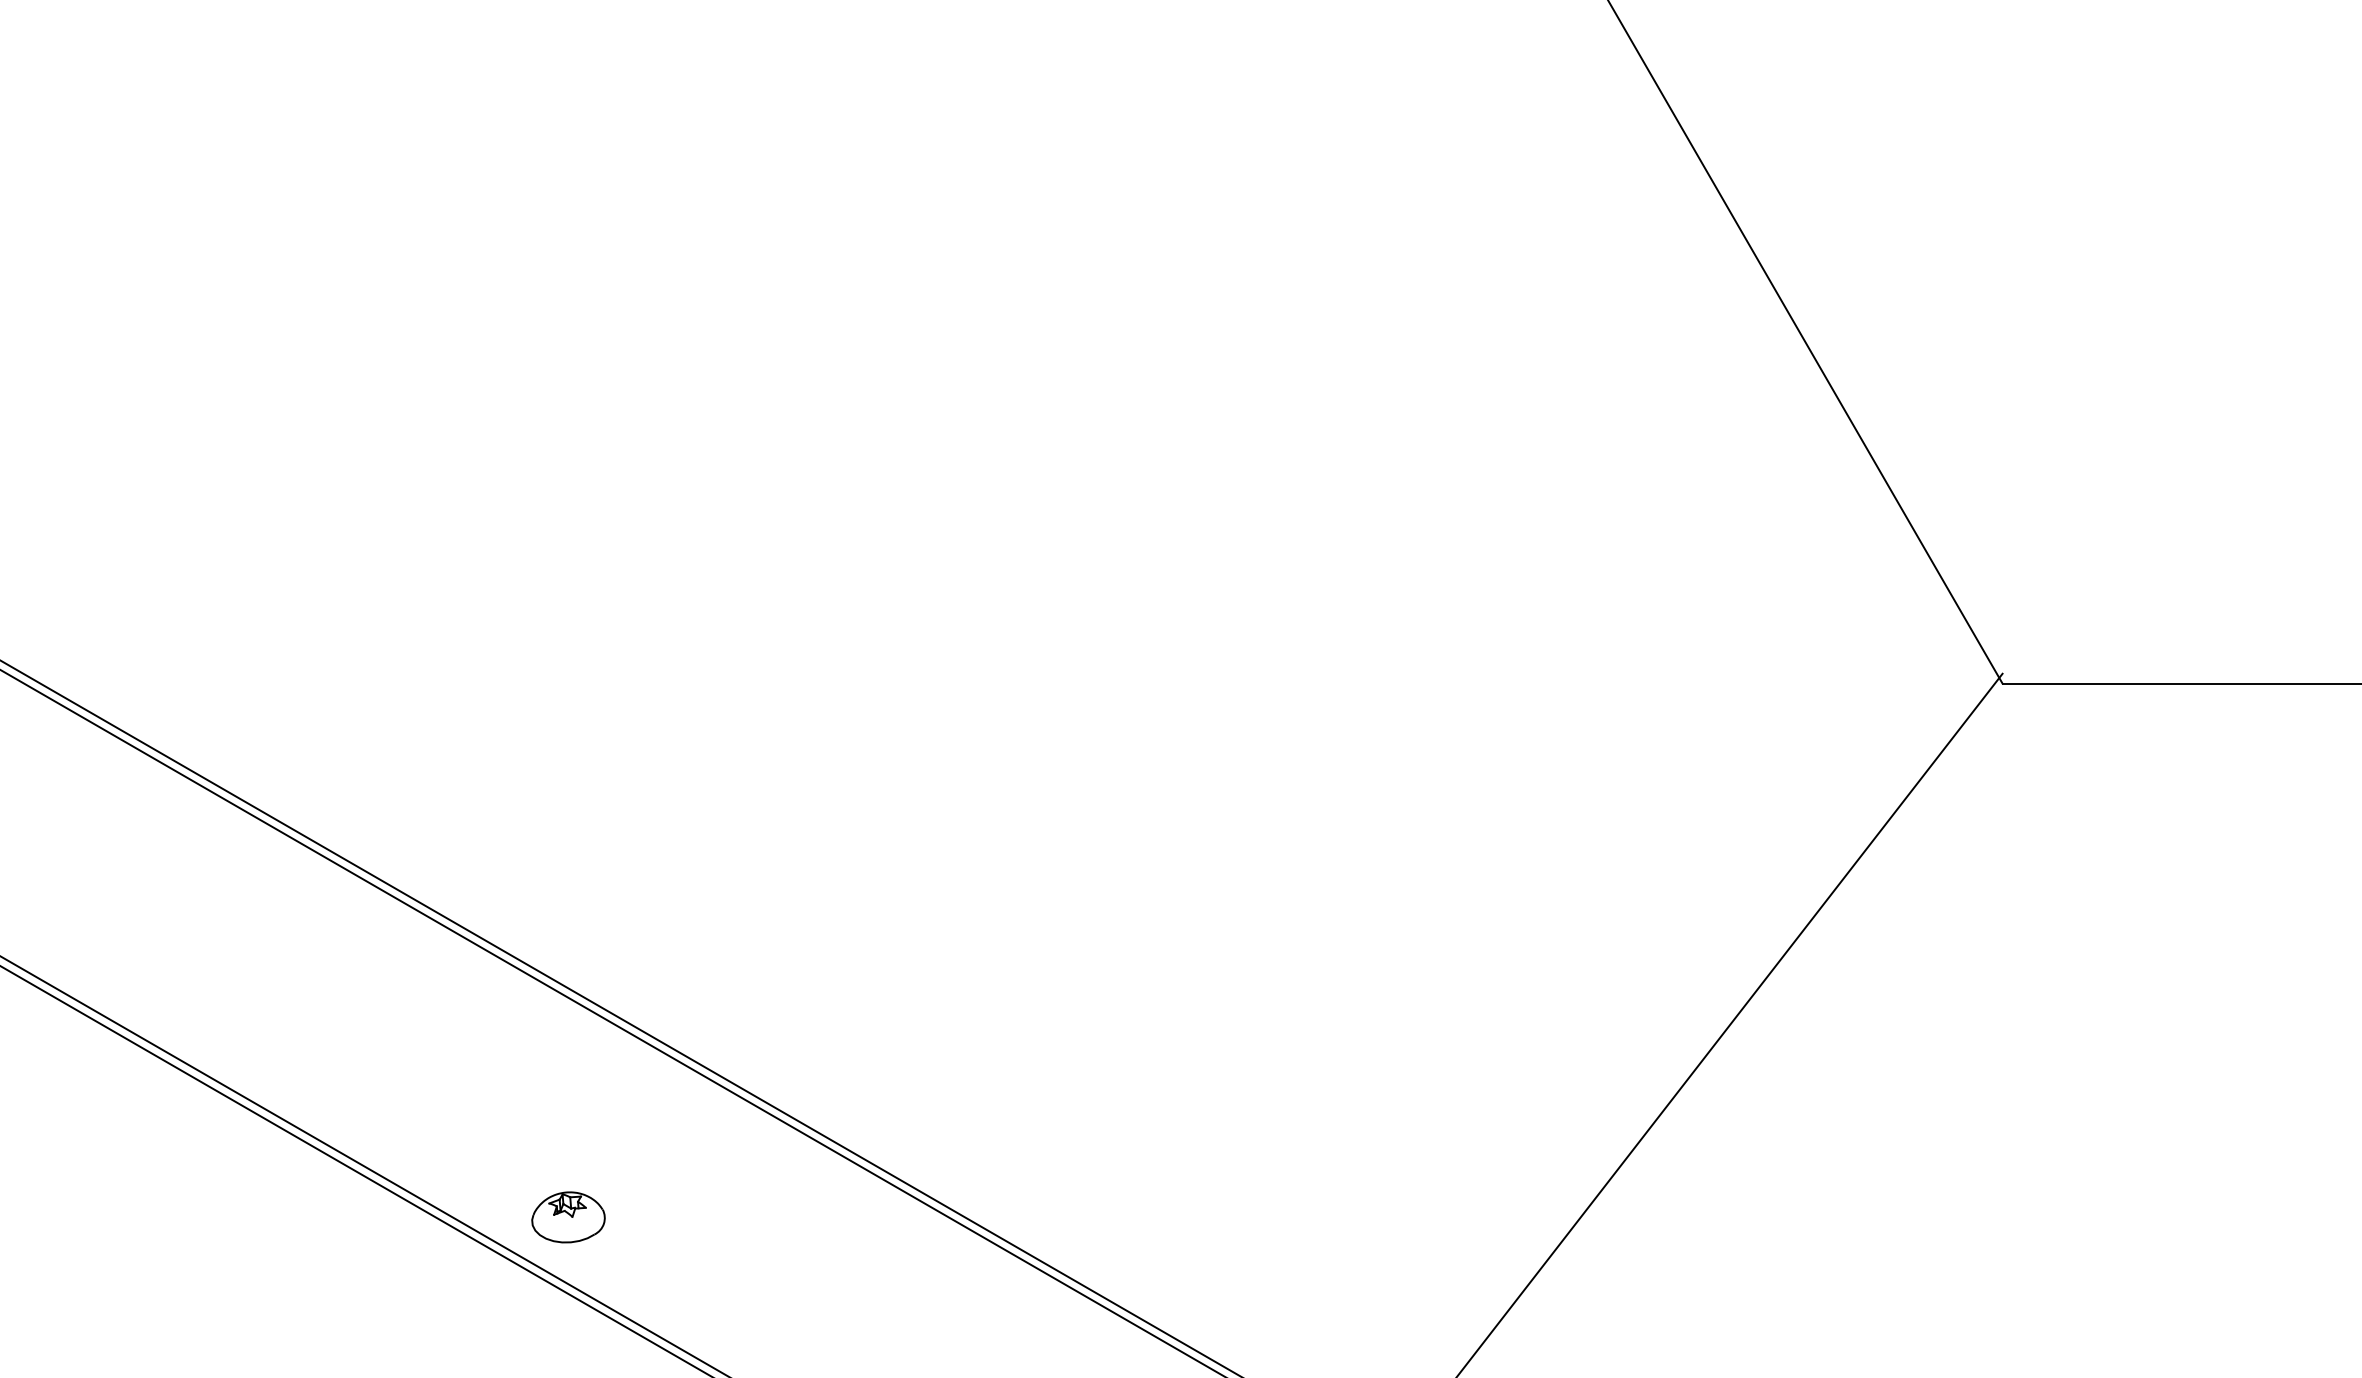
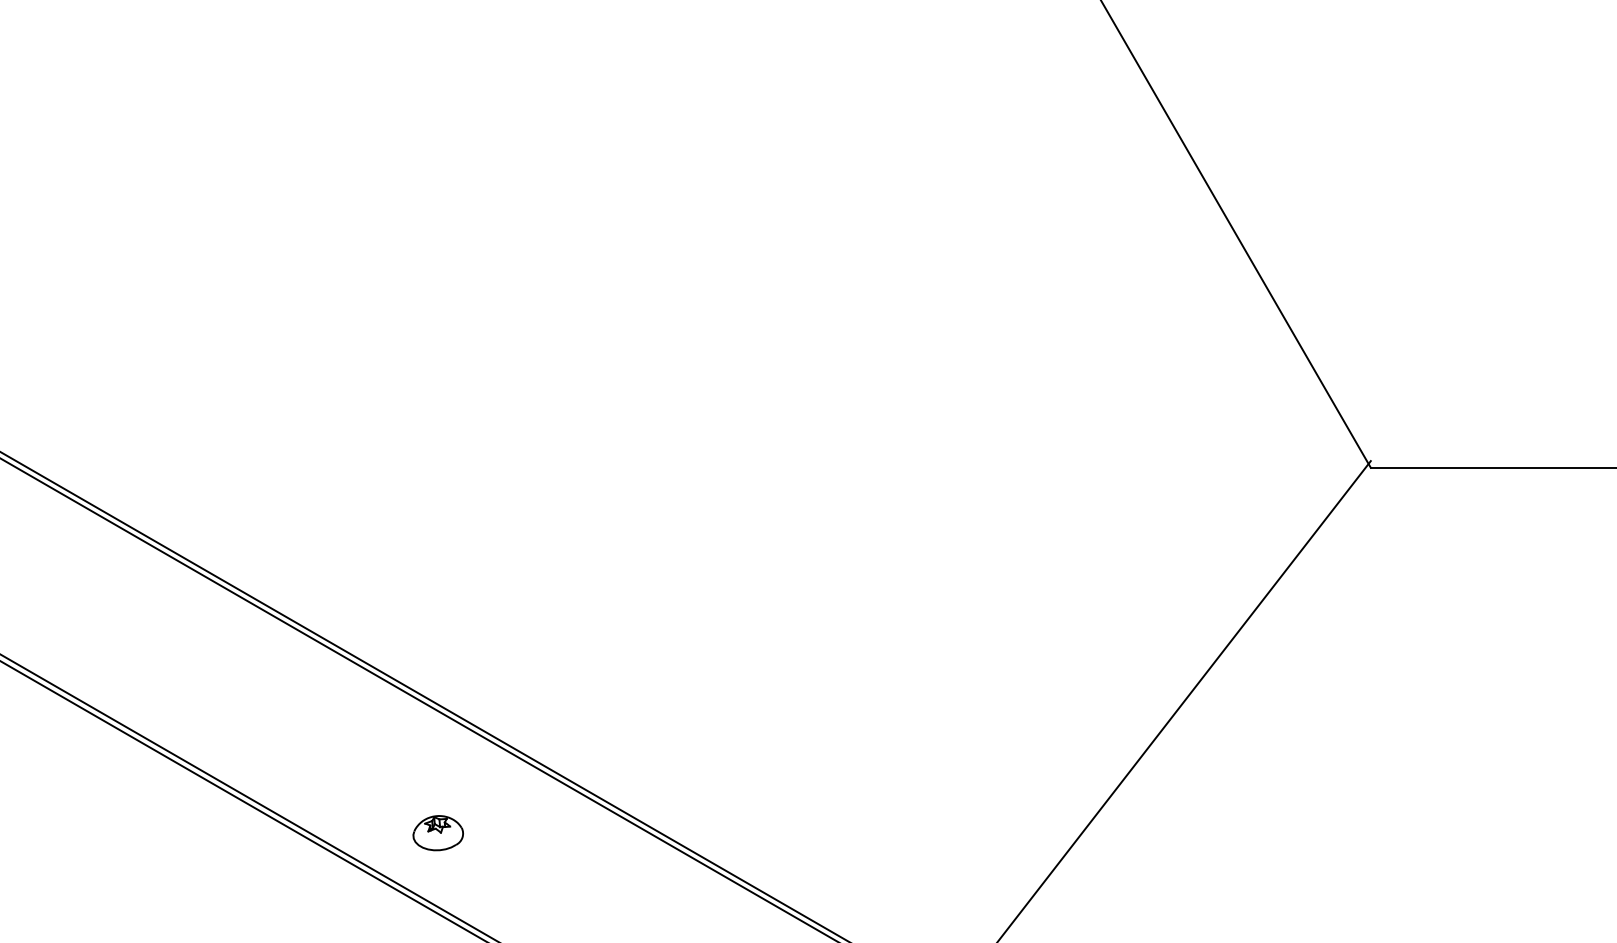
part: (567, 1217) -> (437, 833), moved

